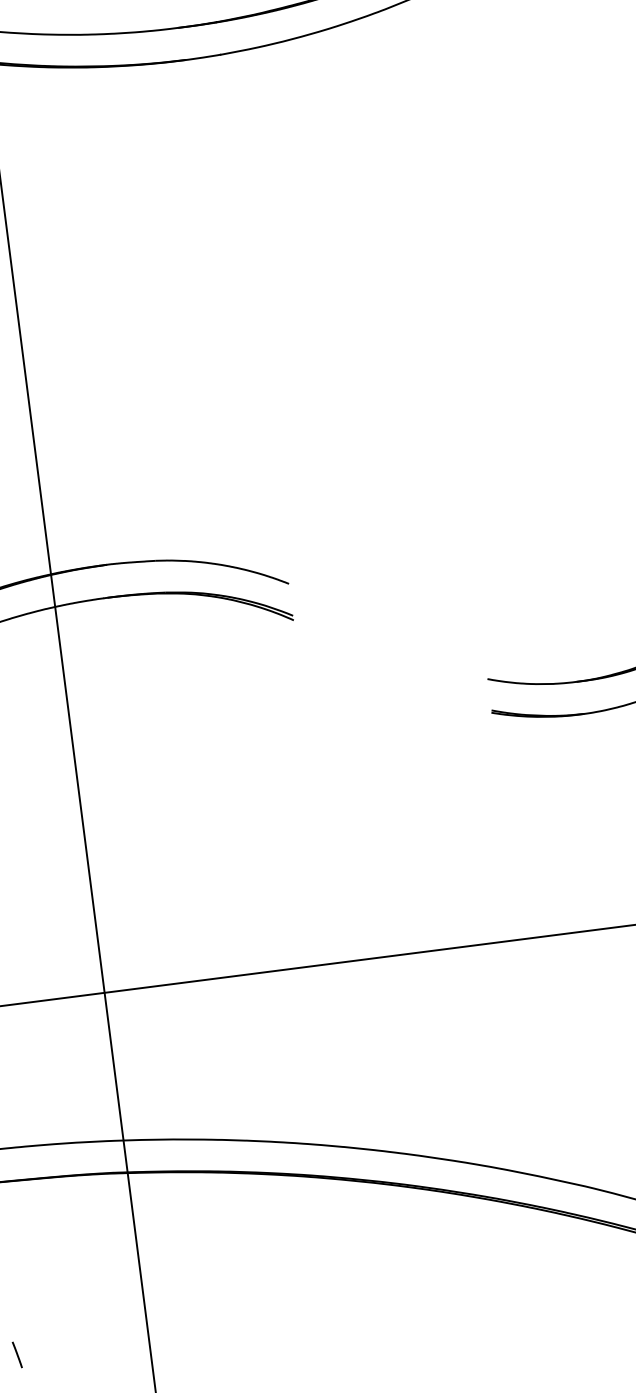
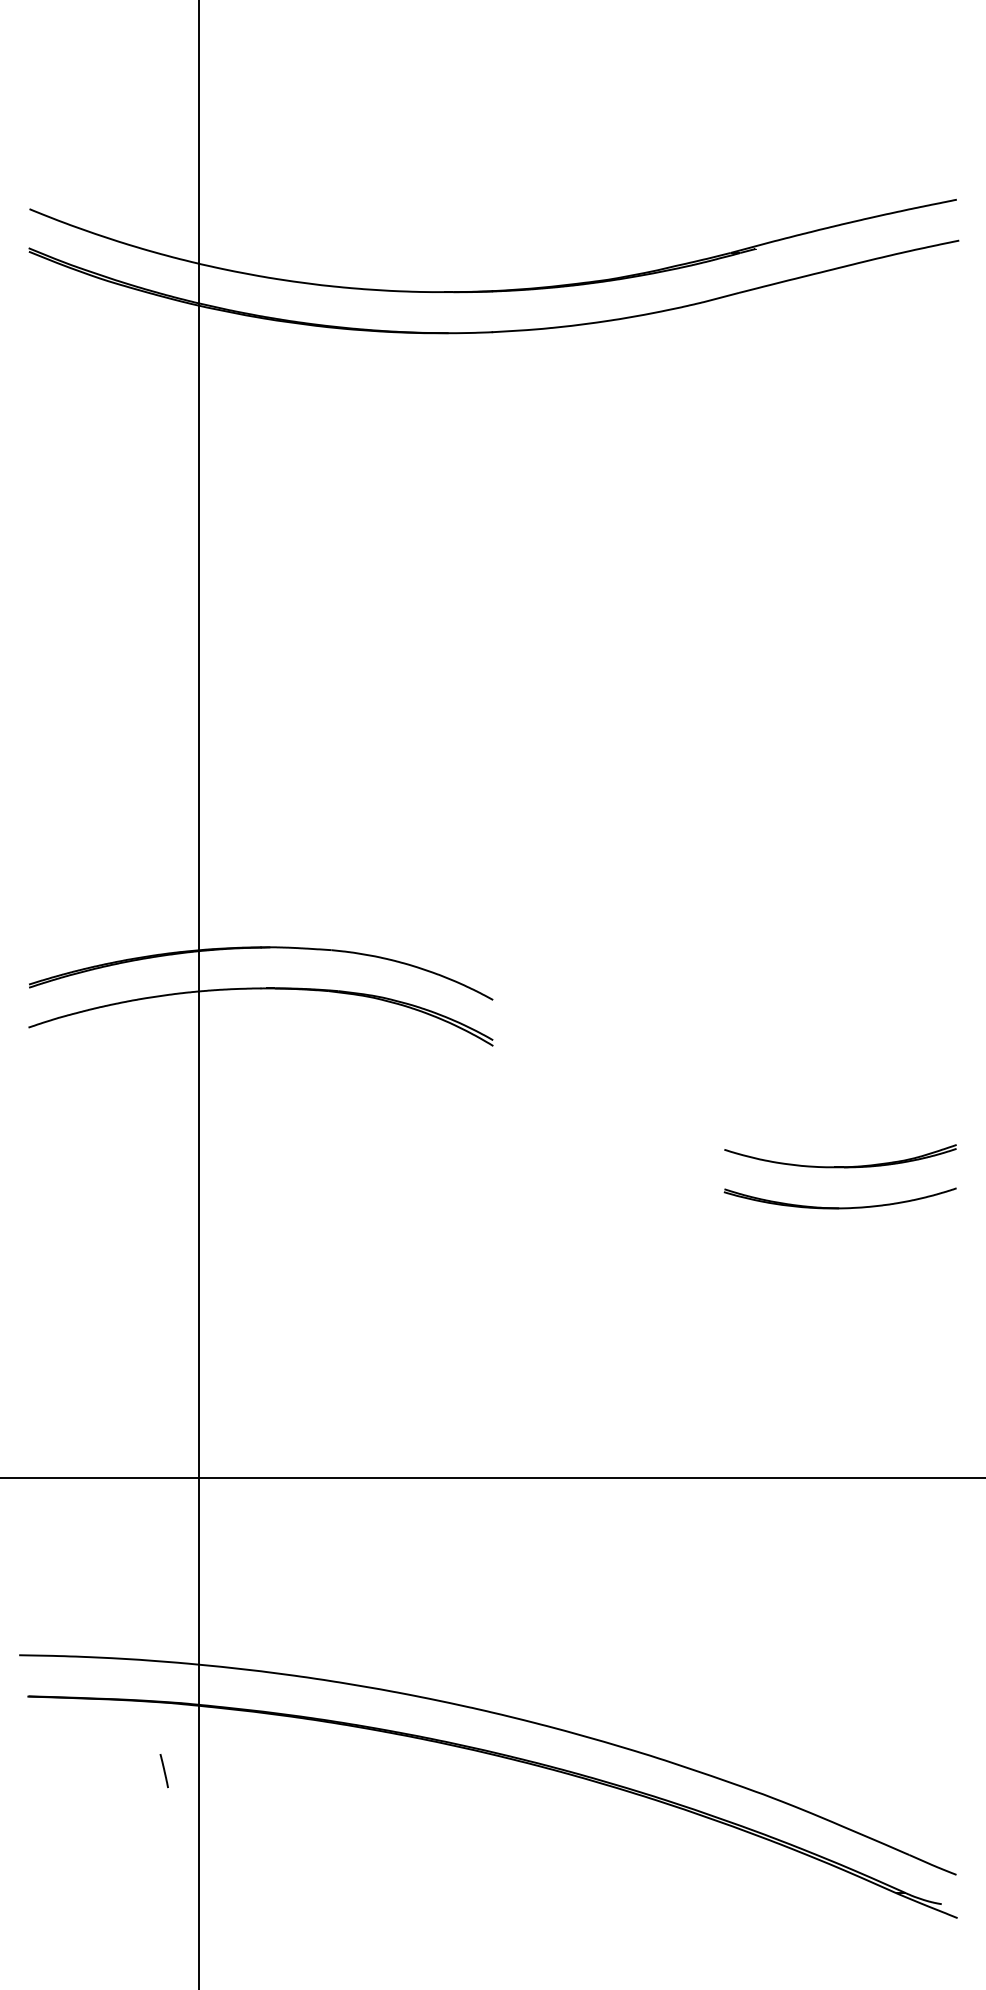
line: (16, 1355) -> (163, 1771), moved

